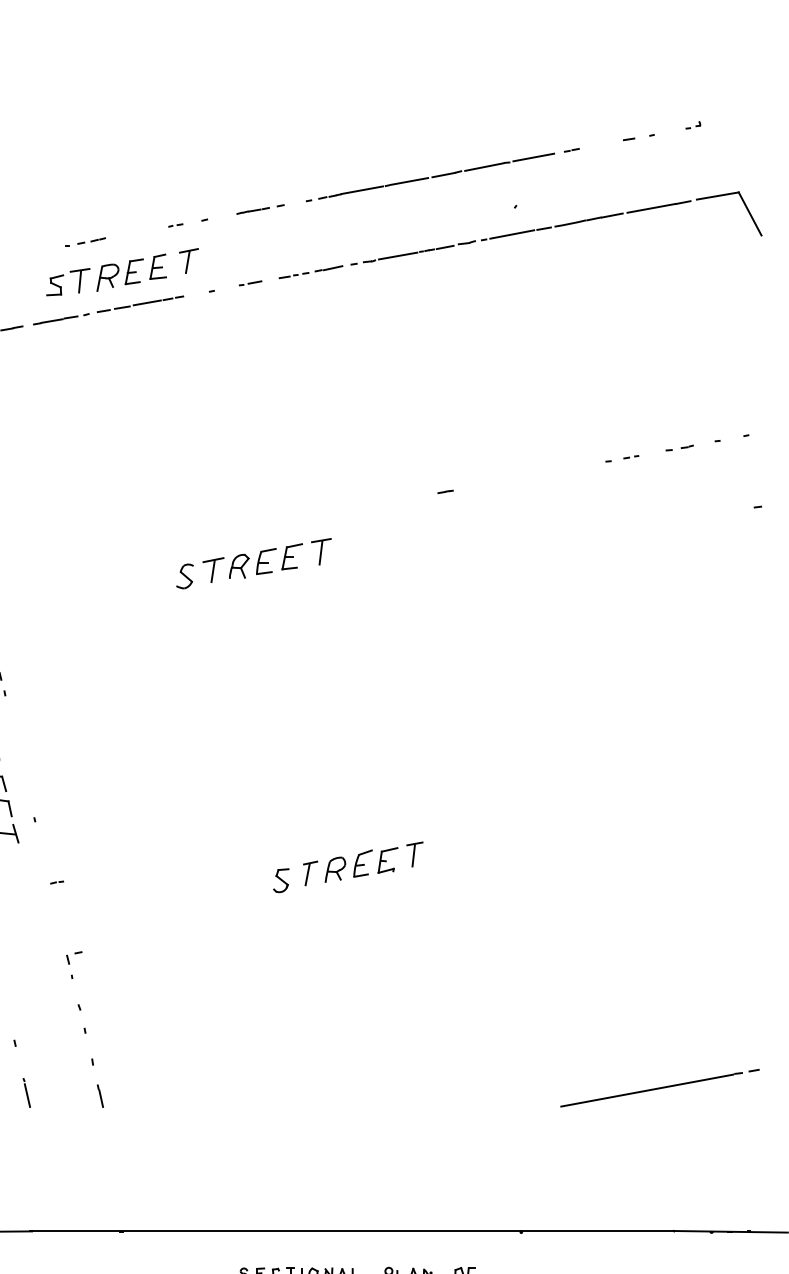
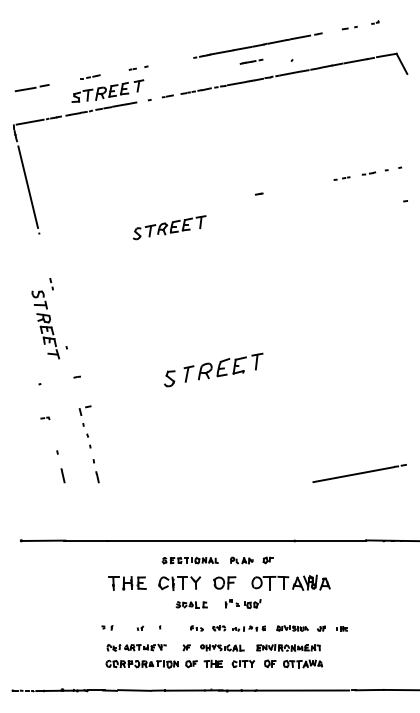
line: (260, 208) -> (251, 61), moved
part: (347, 866) -> (213, 369), size x1.4
part: (74, 964) -> (85, 415), size x1.6

